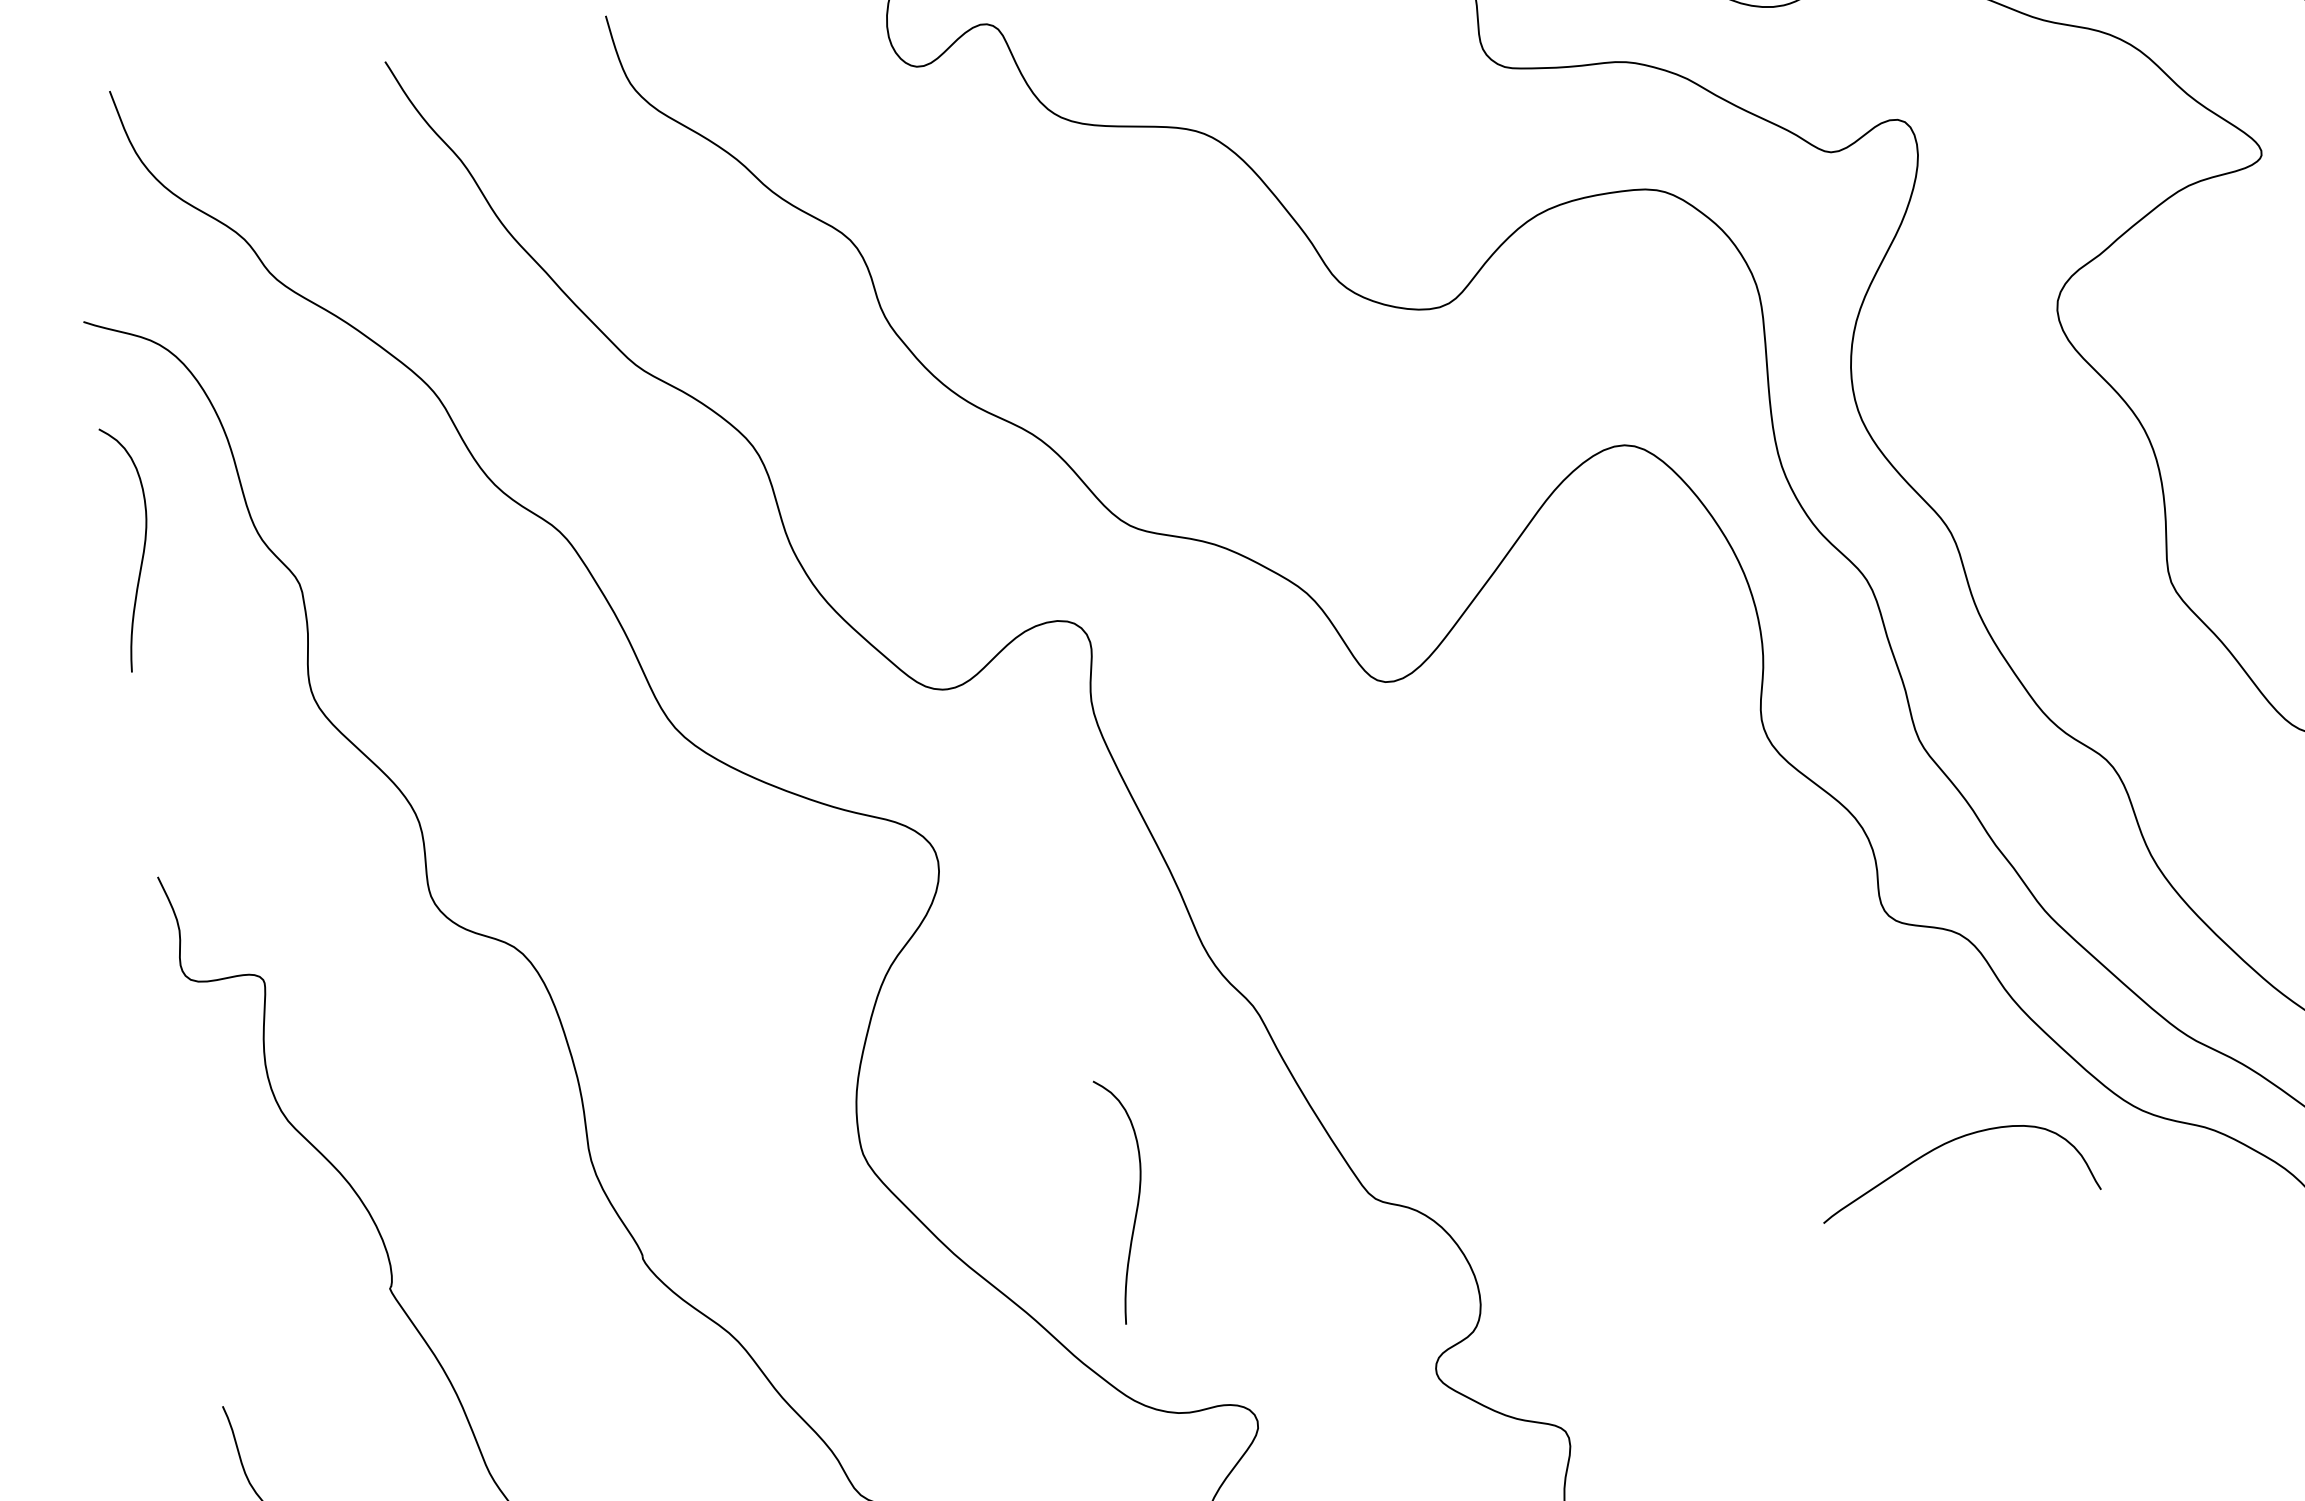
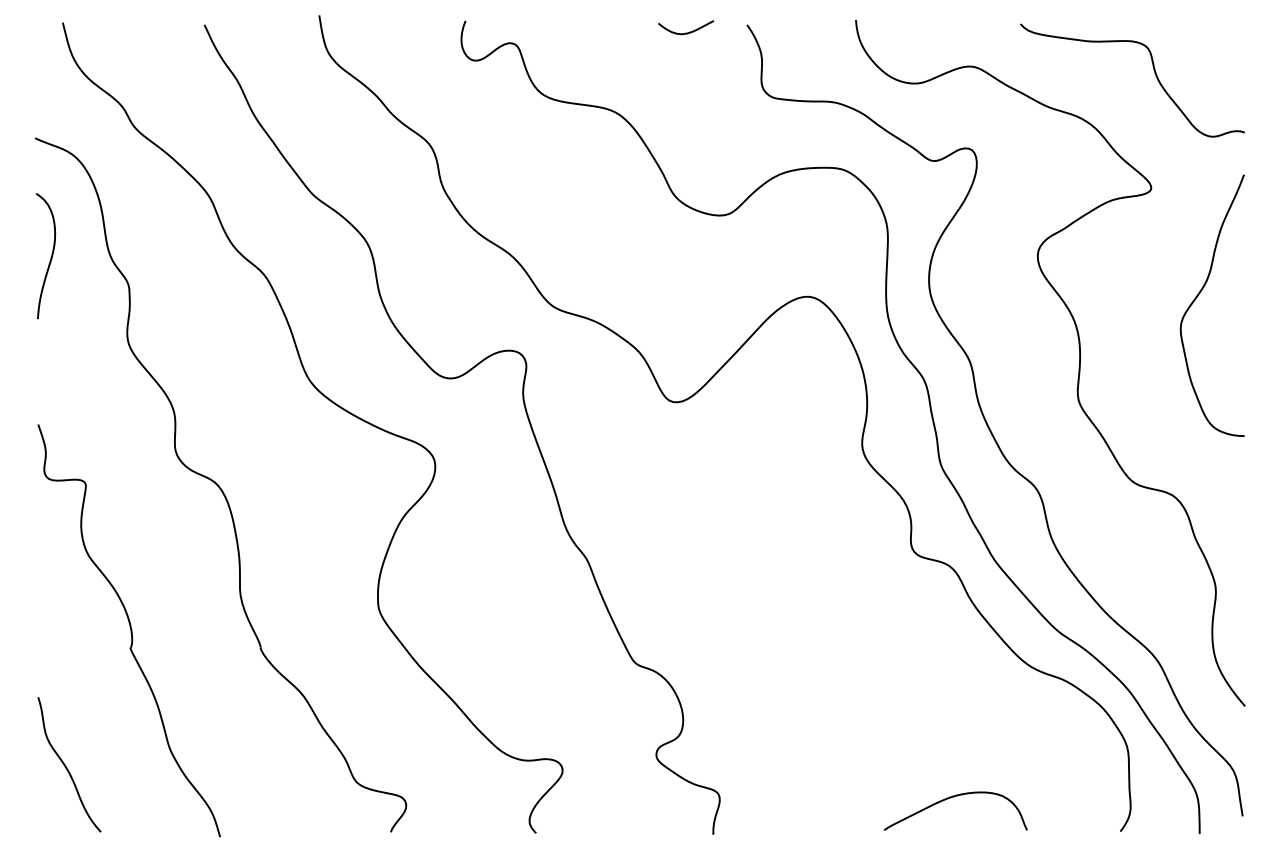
curve: (1946, 1145) -> (951, 798), moved
curve: (1135, 1202) -> (514, 650), removed

